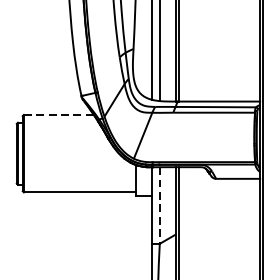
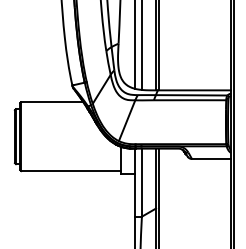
line: (59, 115) -> (52, 102), dashed -> solid
line: (159, 206) -> (141, 183), dashed -> solid

